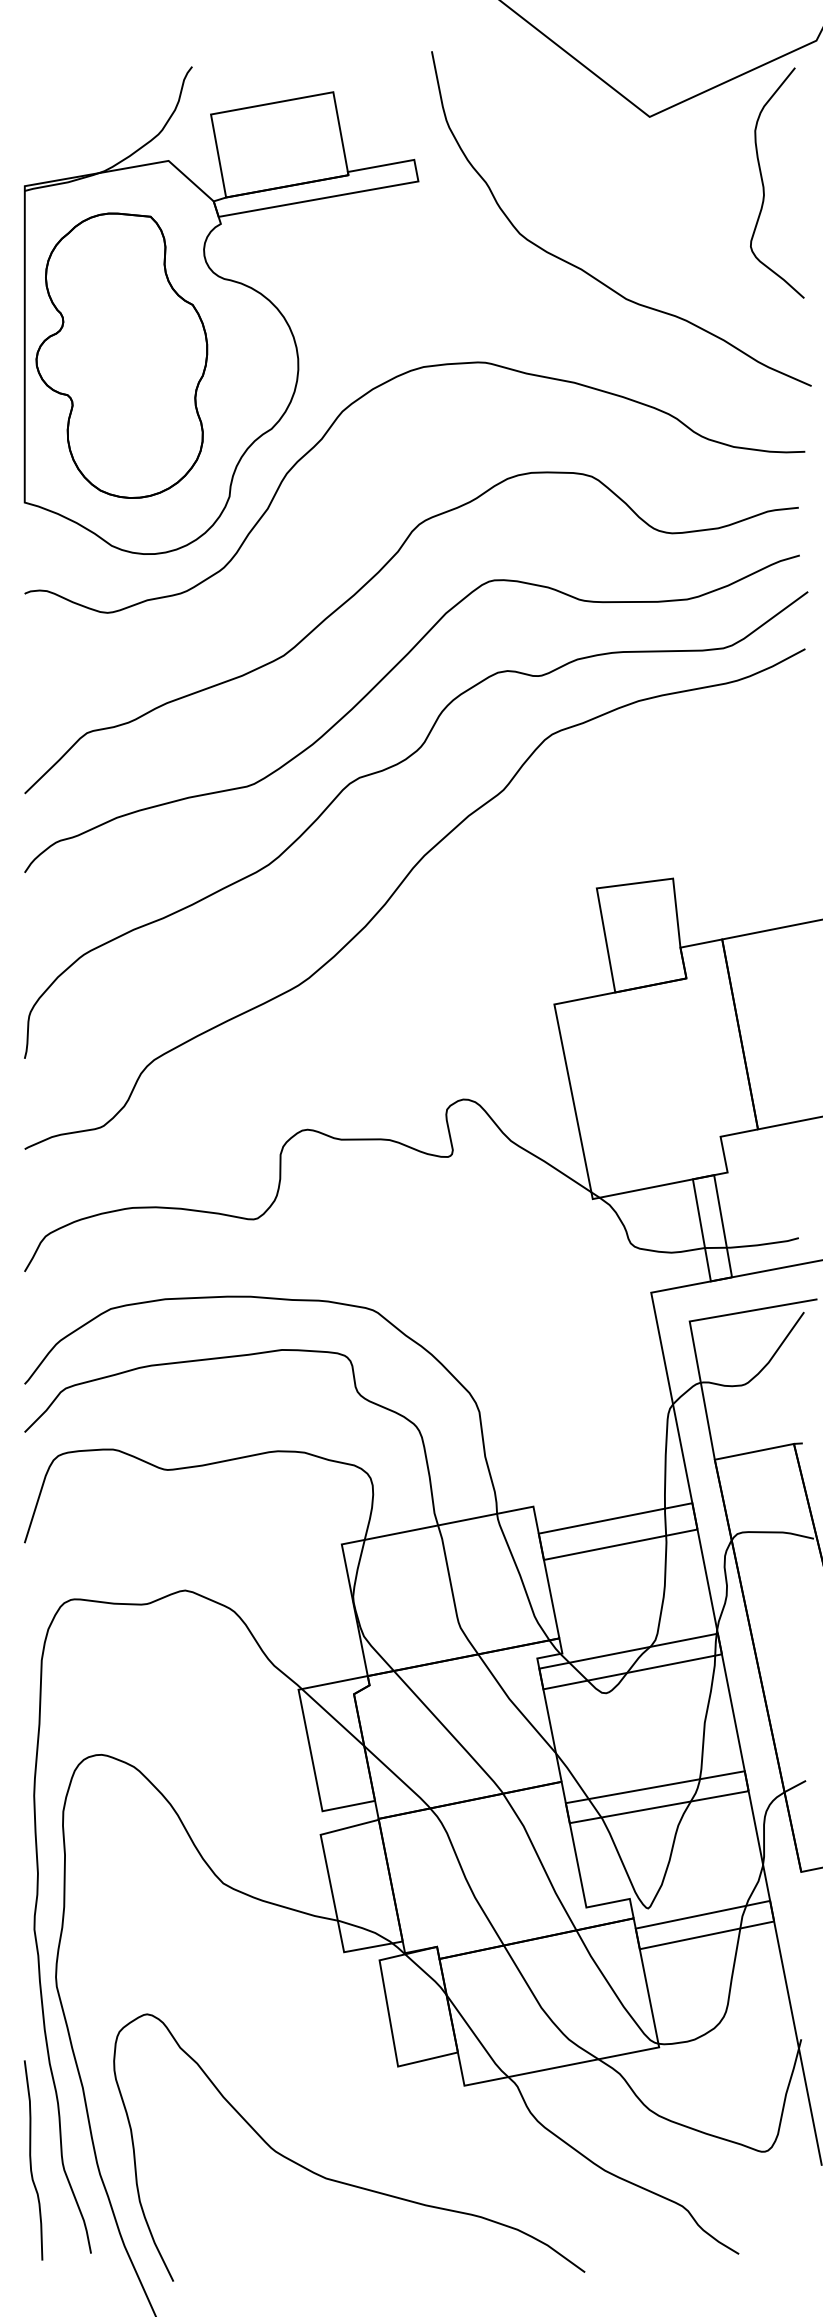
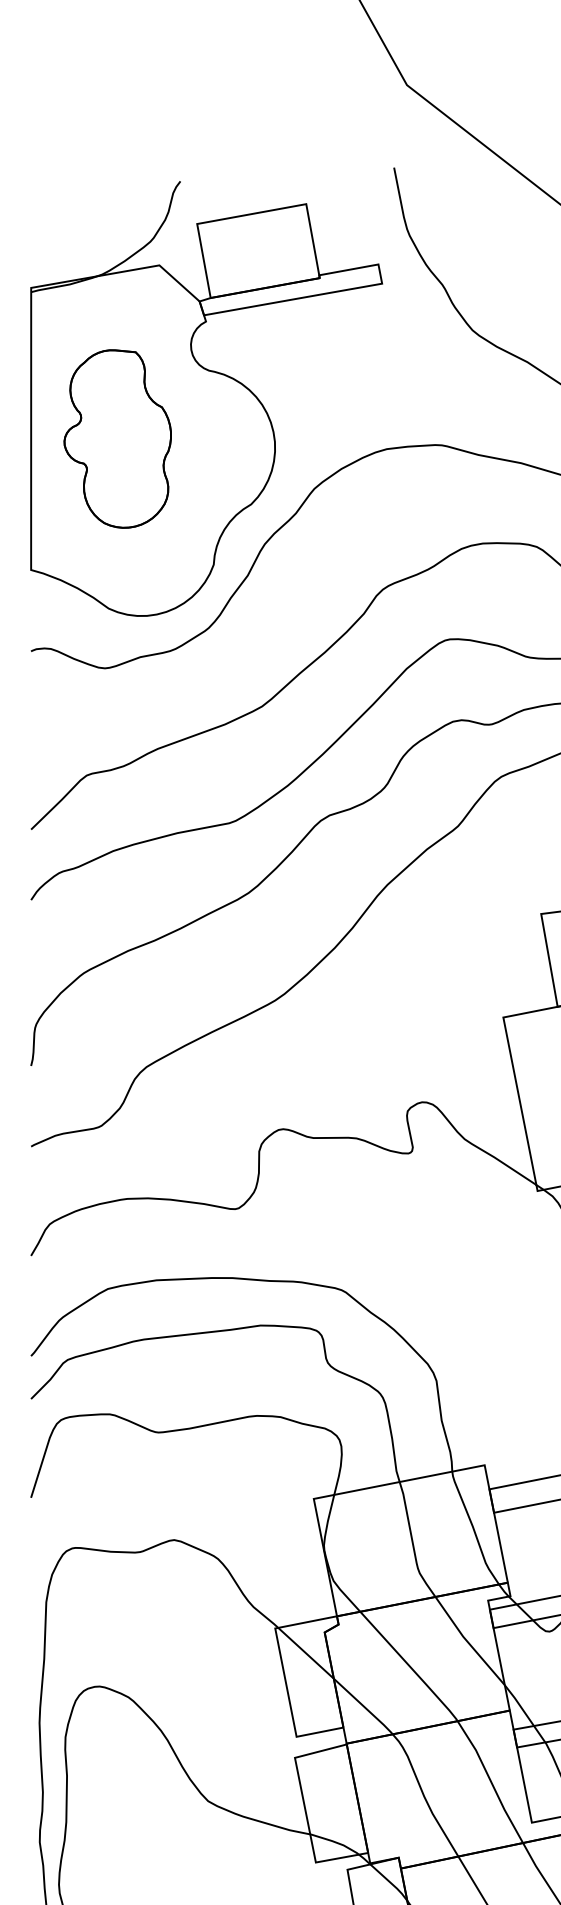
part: (121, 355) -> (117, 438), size x0.7

